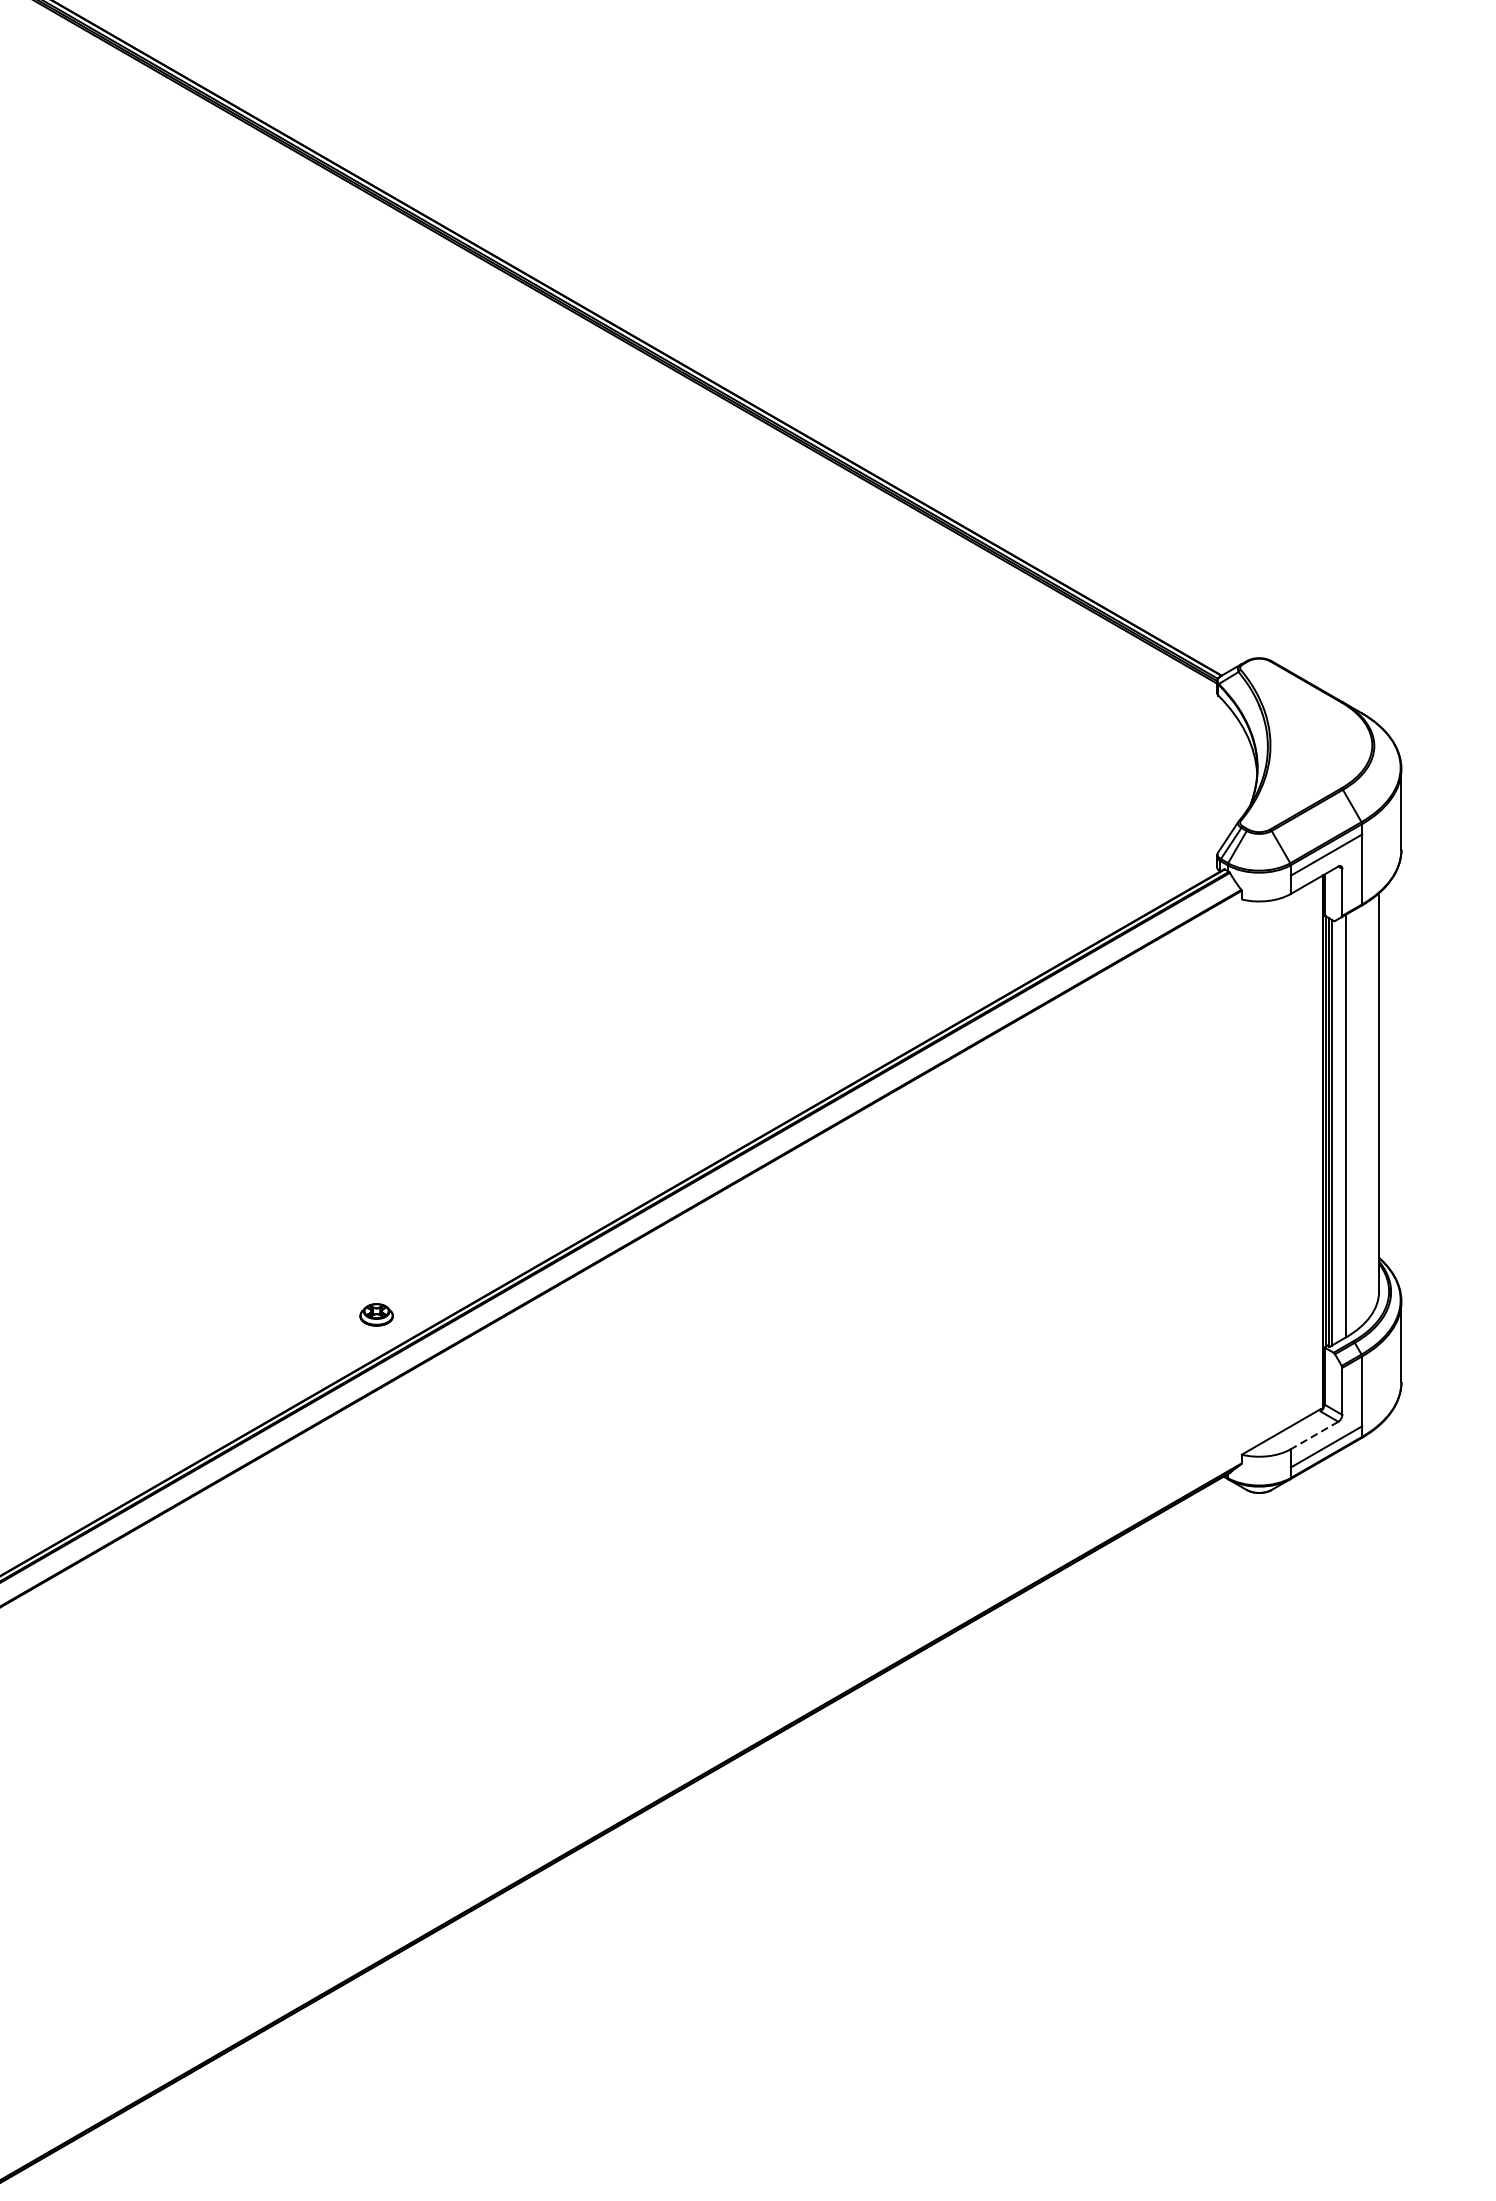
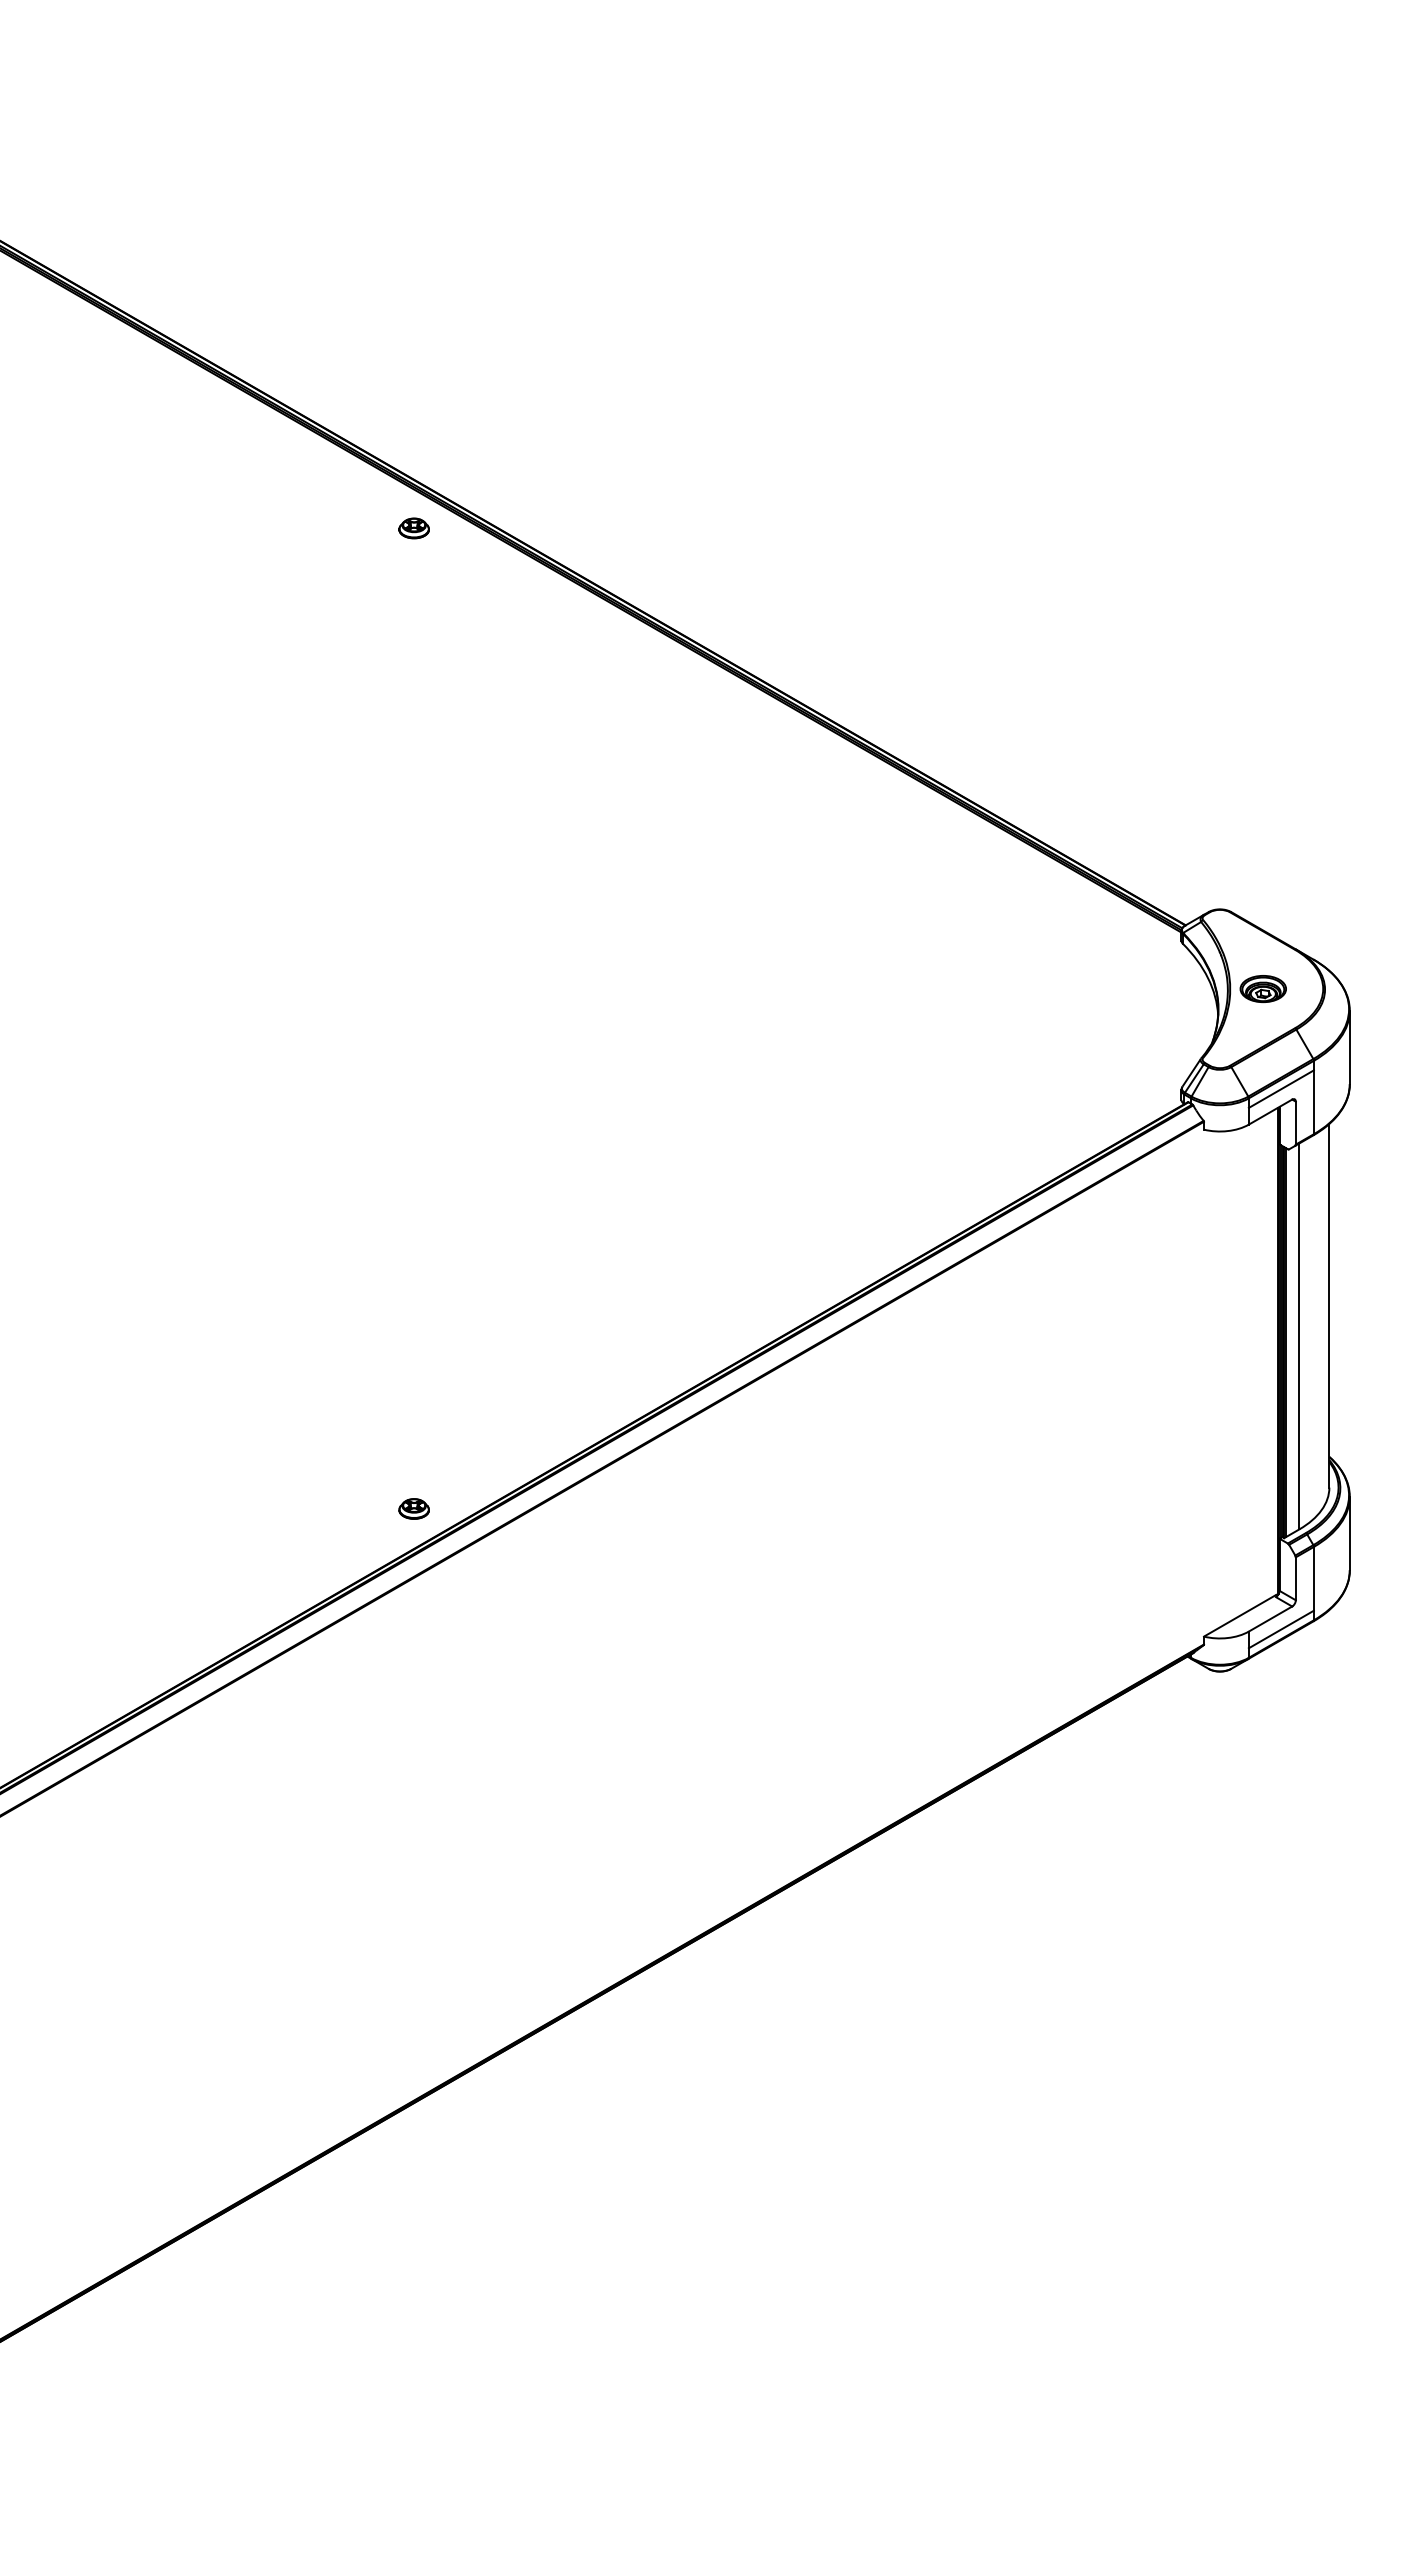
part: (375, 241) -> (413, 528), added
part: (1305, 745) -> (1262, 989), added
line: (1314, 1435) -> (1270, 1619), dashed -> solid

